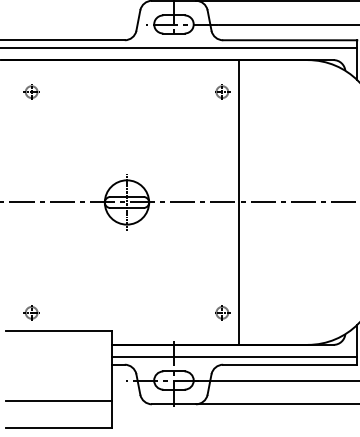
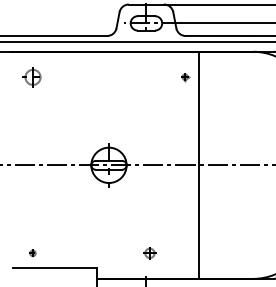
part: (31, 91) -> (32, 76), size x1.6
part: (222, 91) -> (185, 76), size x0.6
part: (31, 312) -> (32, 253), size x0.6
part: (222, 312) -> (150, 253), moved

